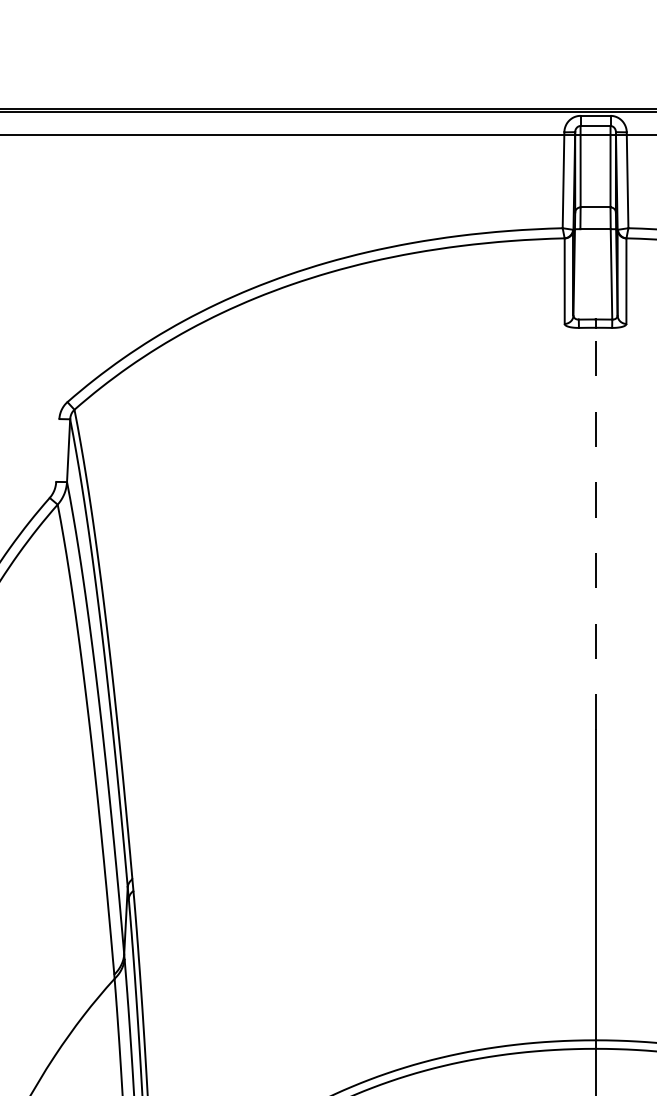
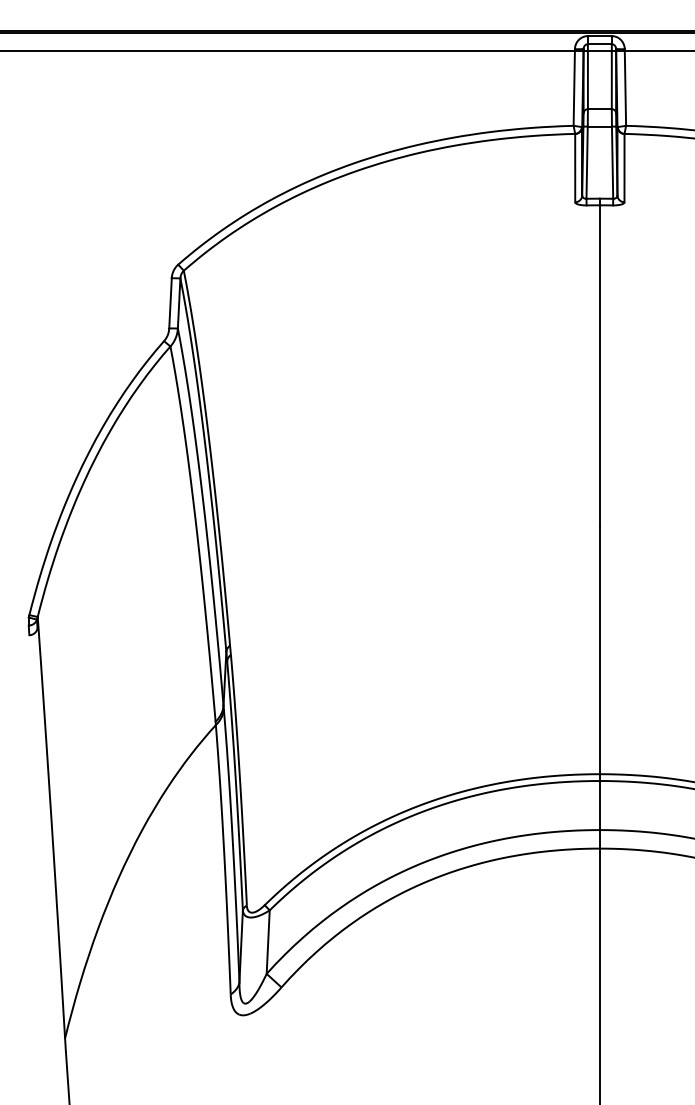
line: (578, 274) -> (586, 162), added
line: (57, 450) -> (170, 303), added
line: (595, 528) -> (599, 365), dashed -> solid

